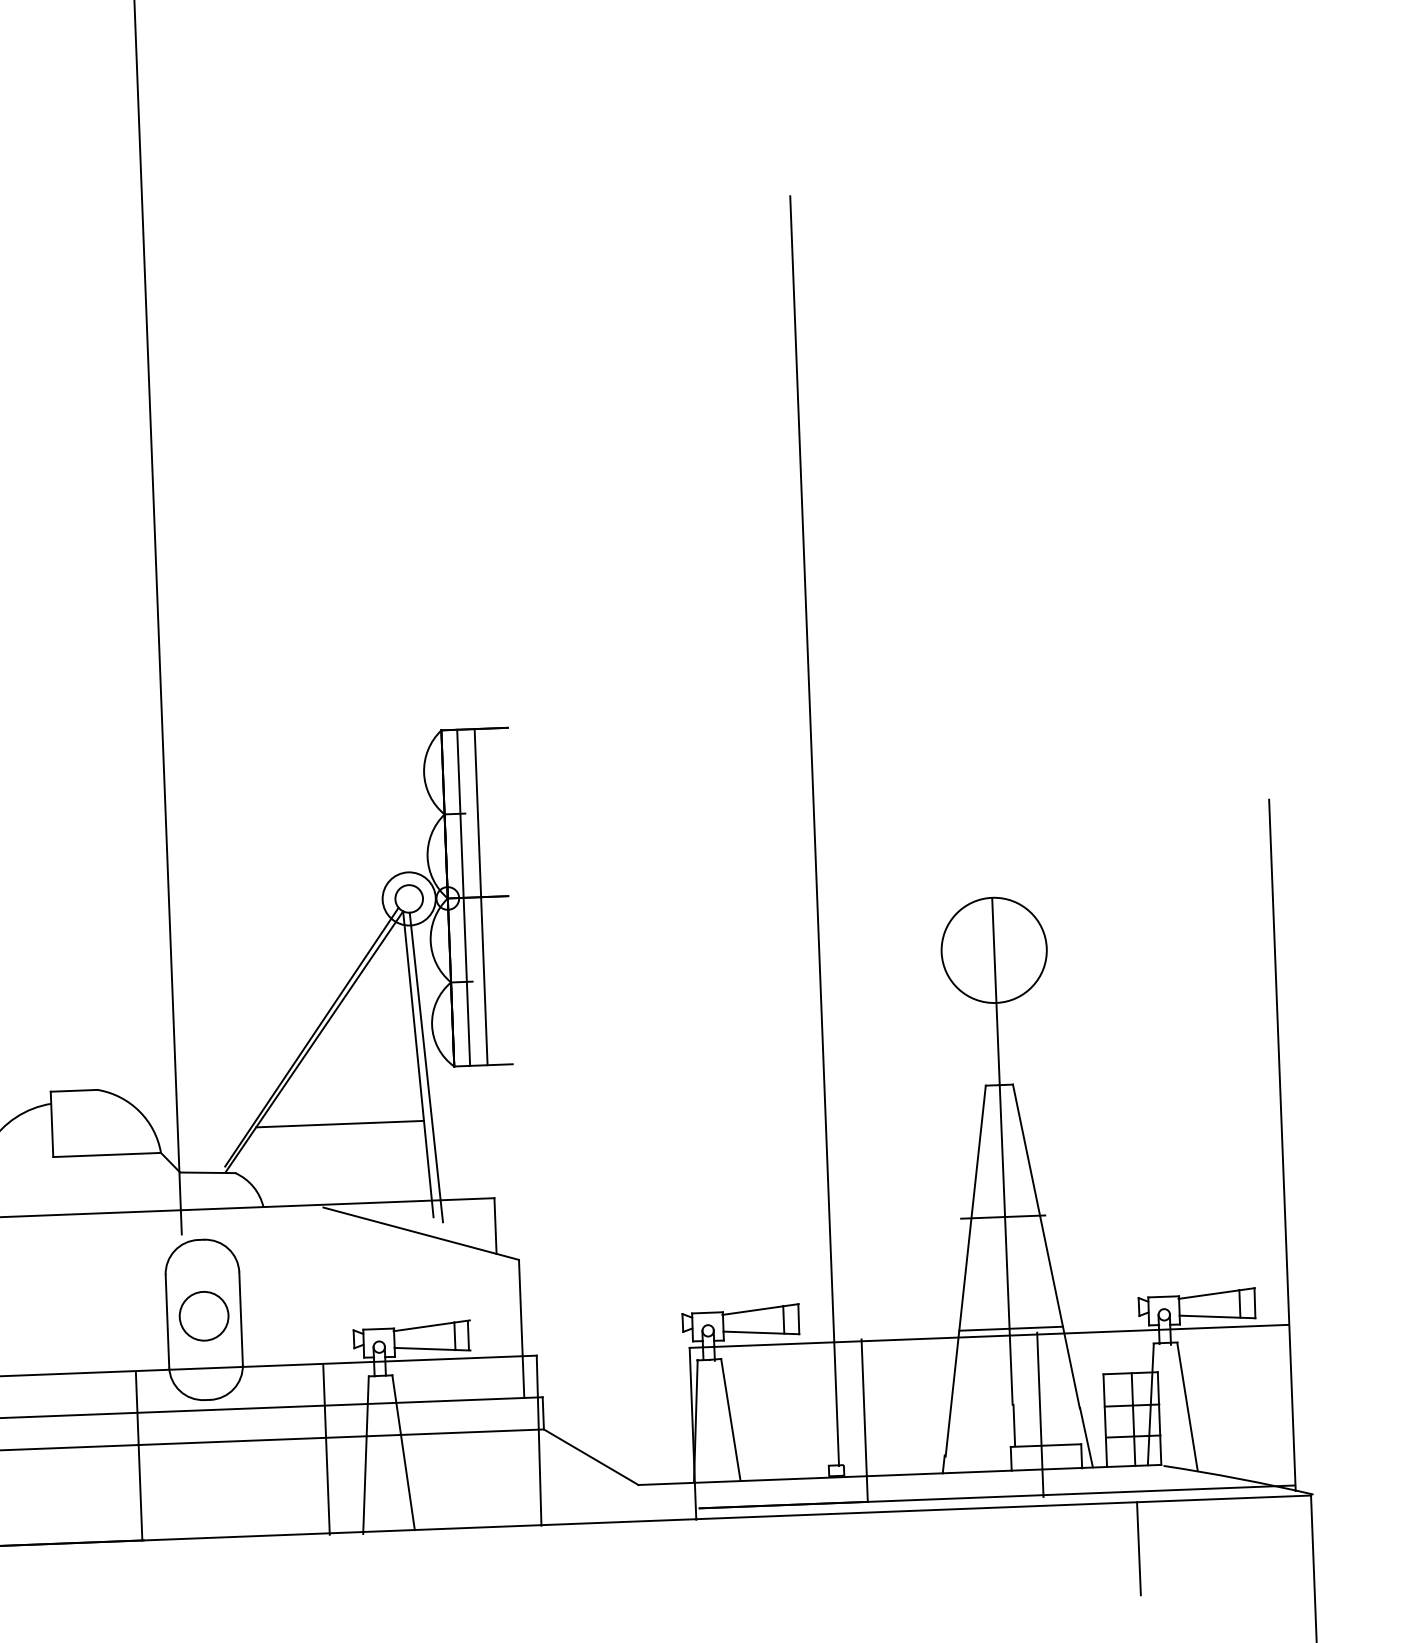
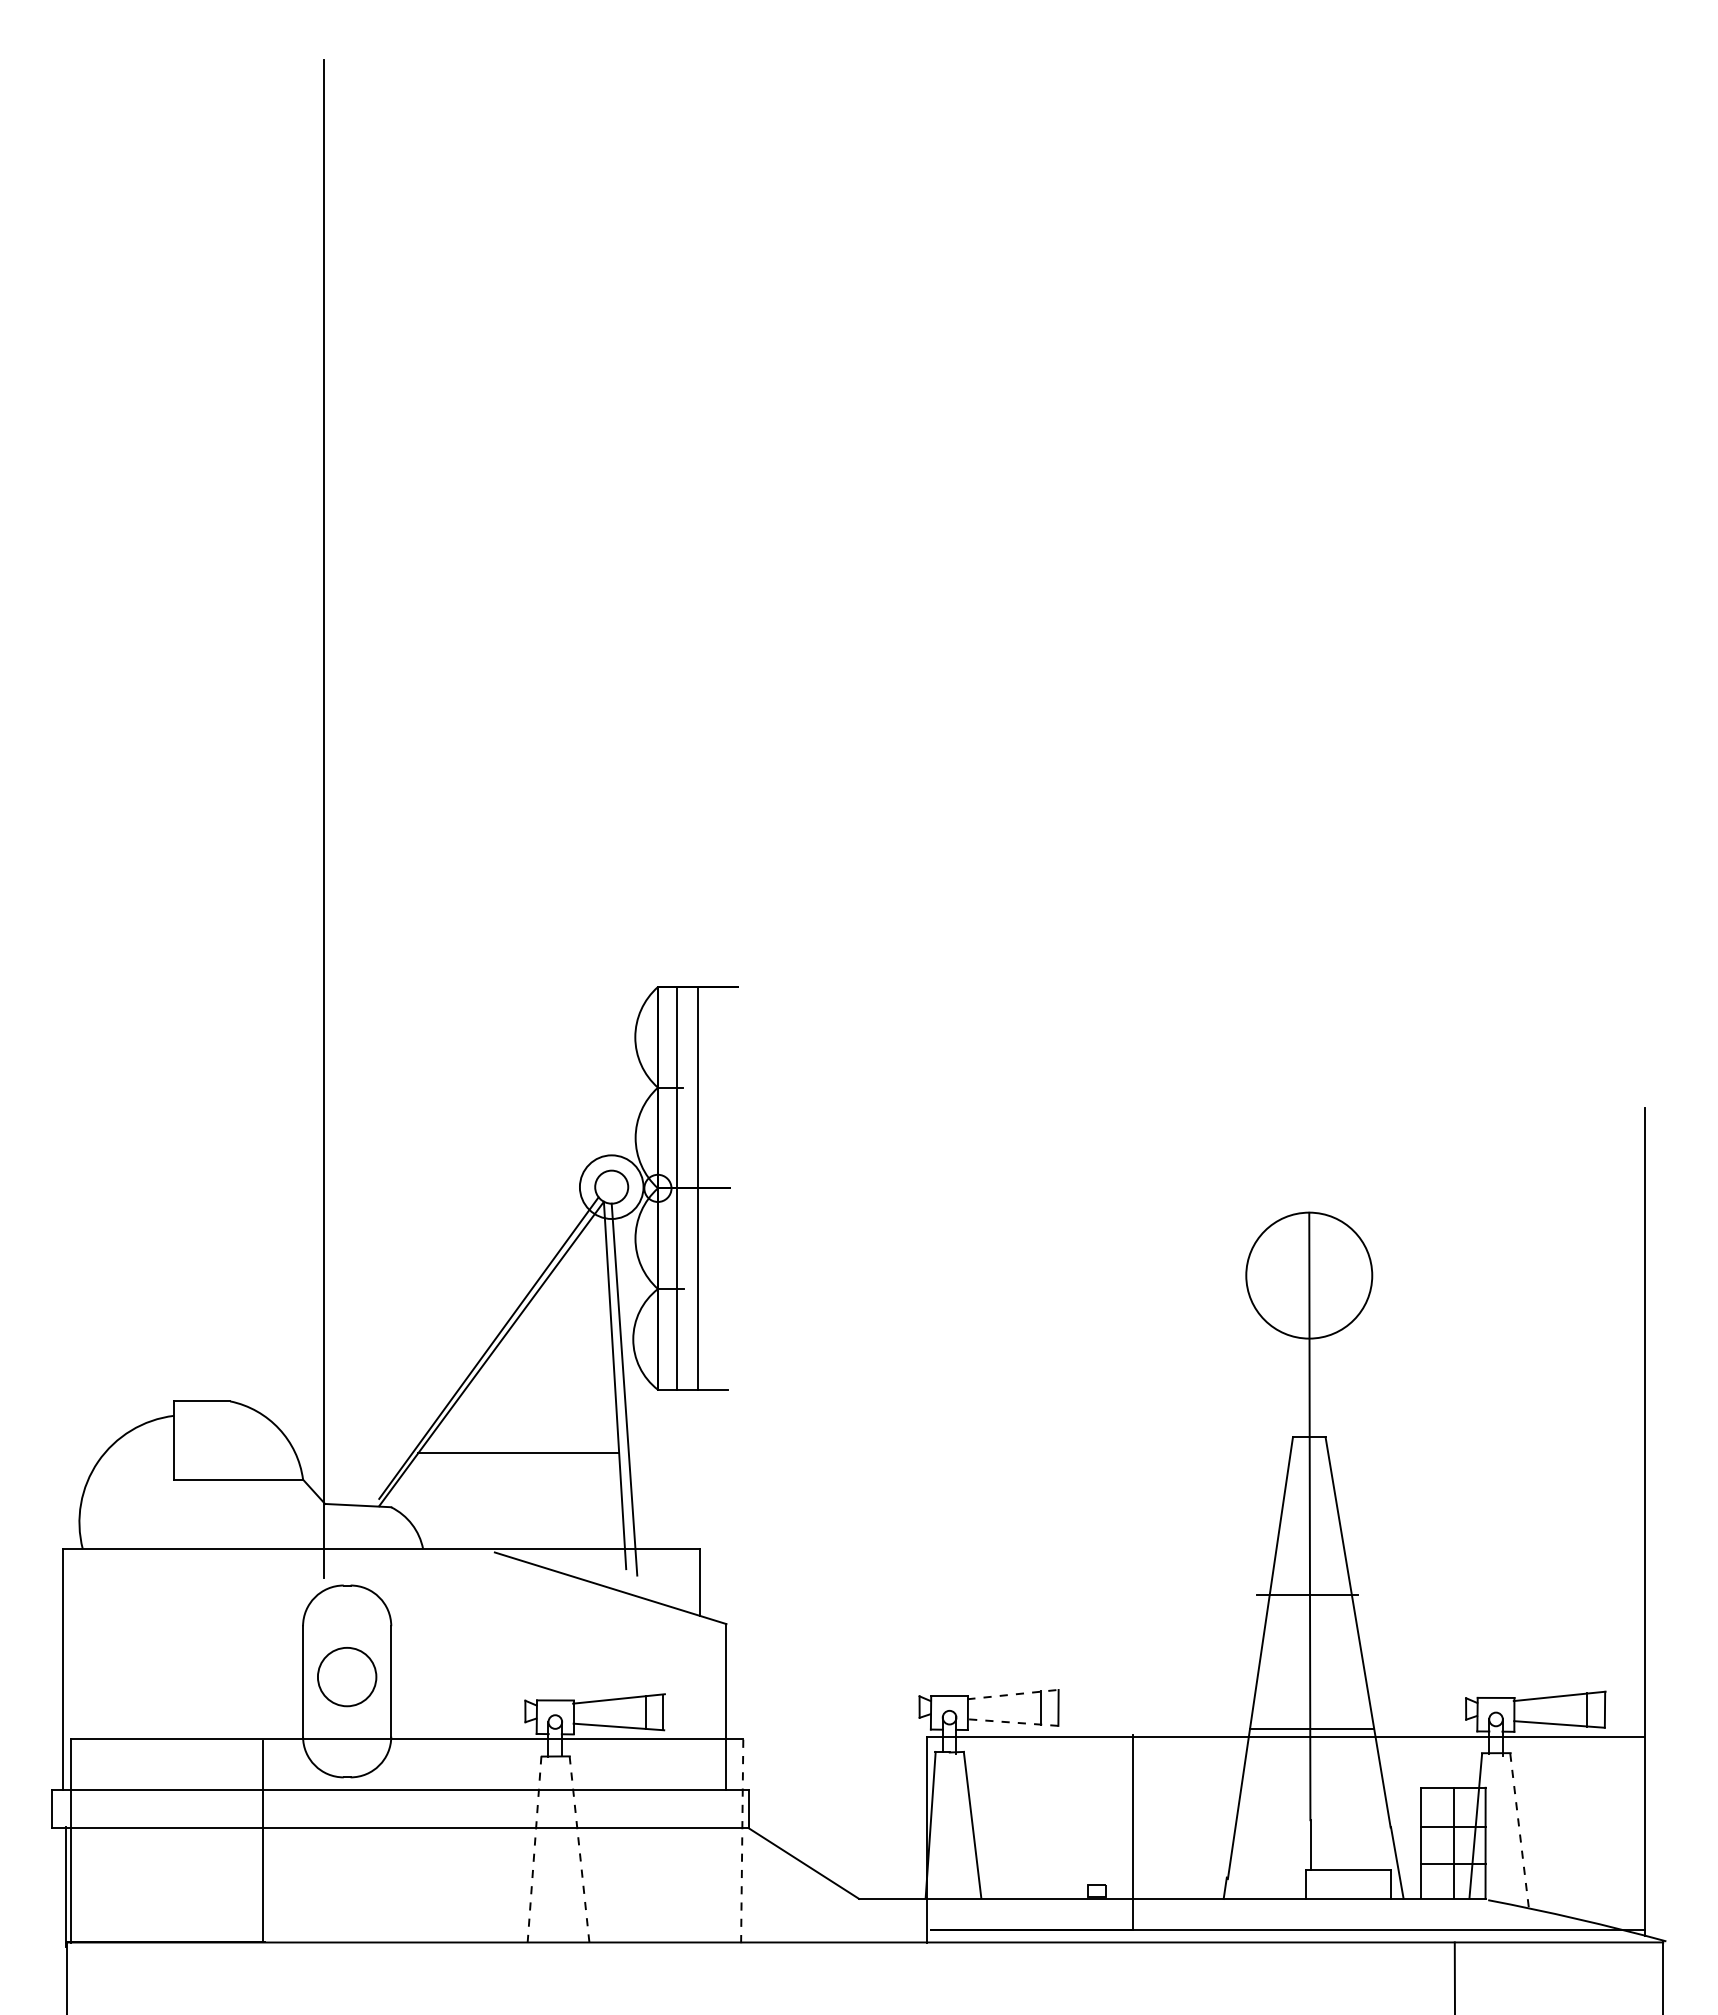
line: (814, 830) -> (1099, 1124), removed
line: (760, 1309) -> (1013, 1694), solid -> dashed
line: (760, 1332) -> (1012, 1722), solid -> dashed
line: (1187, 1407) -> (1519, 1831), solid -> dashed
line: (1040, 1414) -> (1343, 1833), removed
line: (539, 1440) -> (742, 1841), solid -> dashed
line: (326, 1449) -> (487, 1842), removed
line: (403, 1452) -> (579, 1849), solid -> dashed
line: (366, 1455) -> (534, 1850), solid -> dashed

